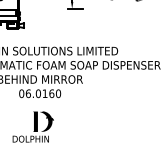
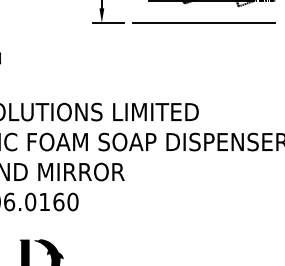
line: (120, 8) -> (203, 22), added

